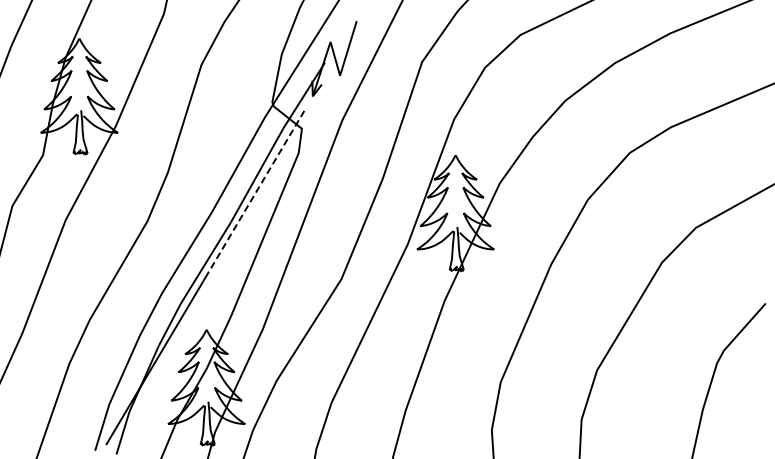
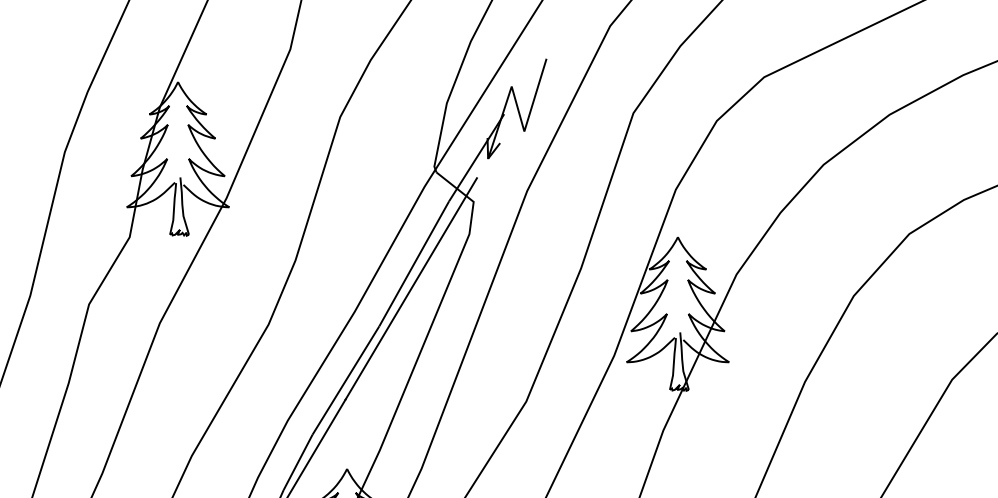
line: (254, 194) -> (410, 289), dashed -> solid

